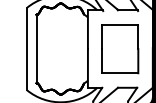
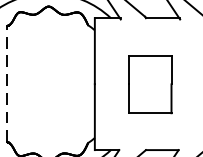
line: (36, 48) -> (7, 83), solid -> dashed
part: (120, 49) -> (150, 84), size x0.7

